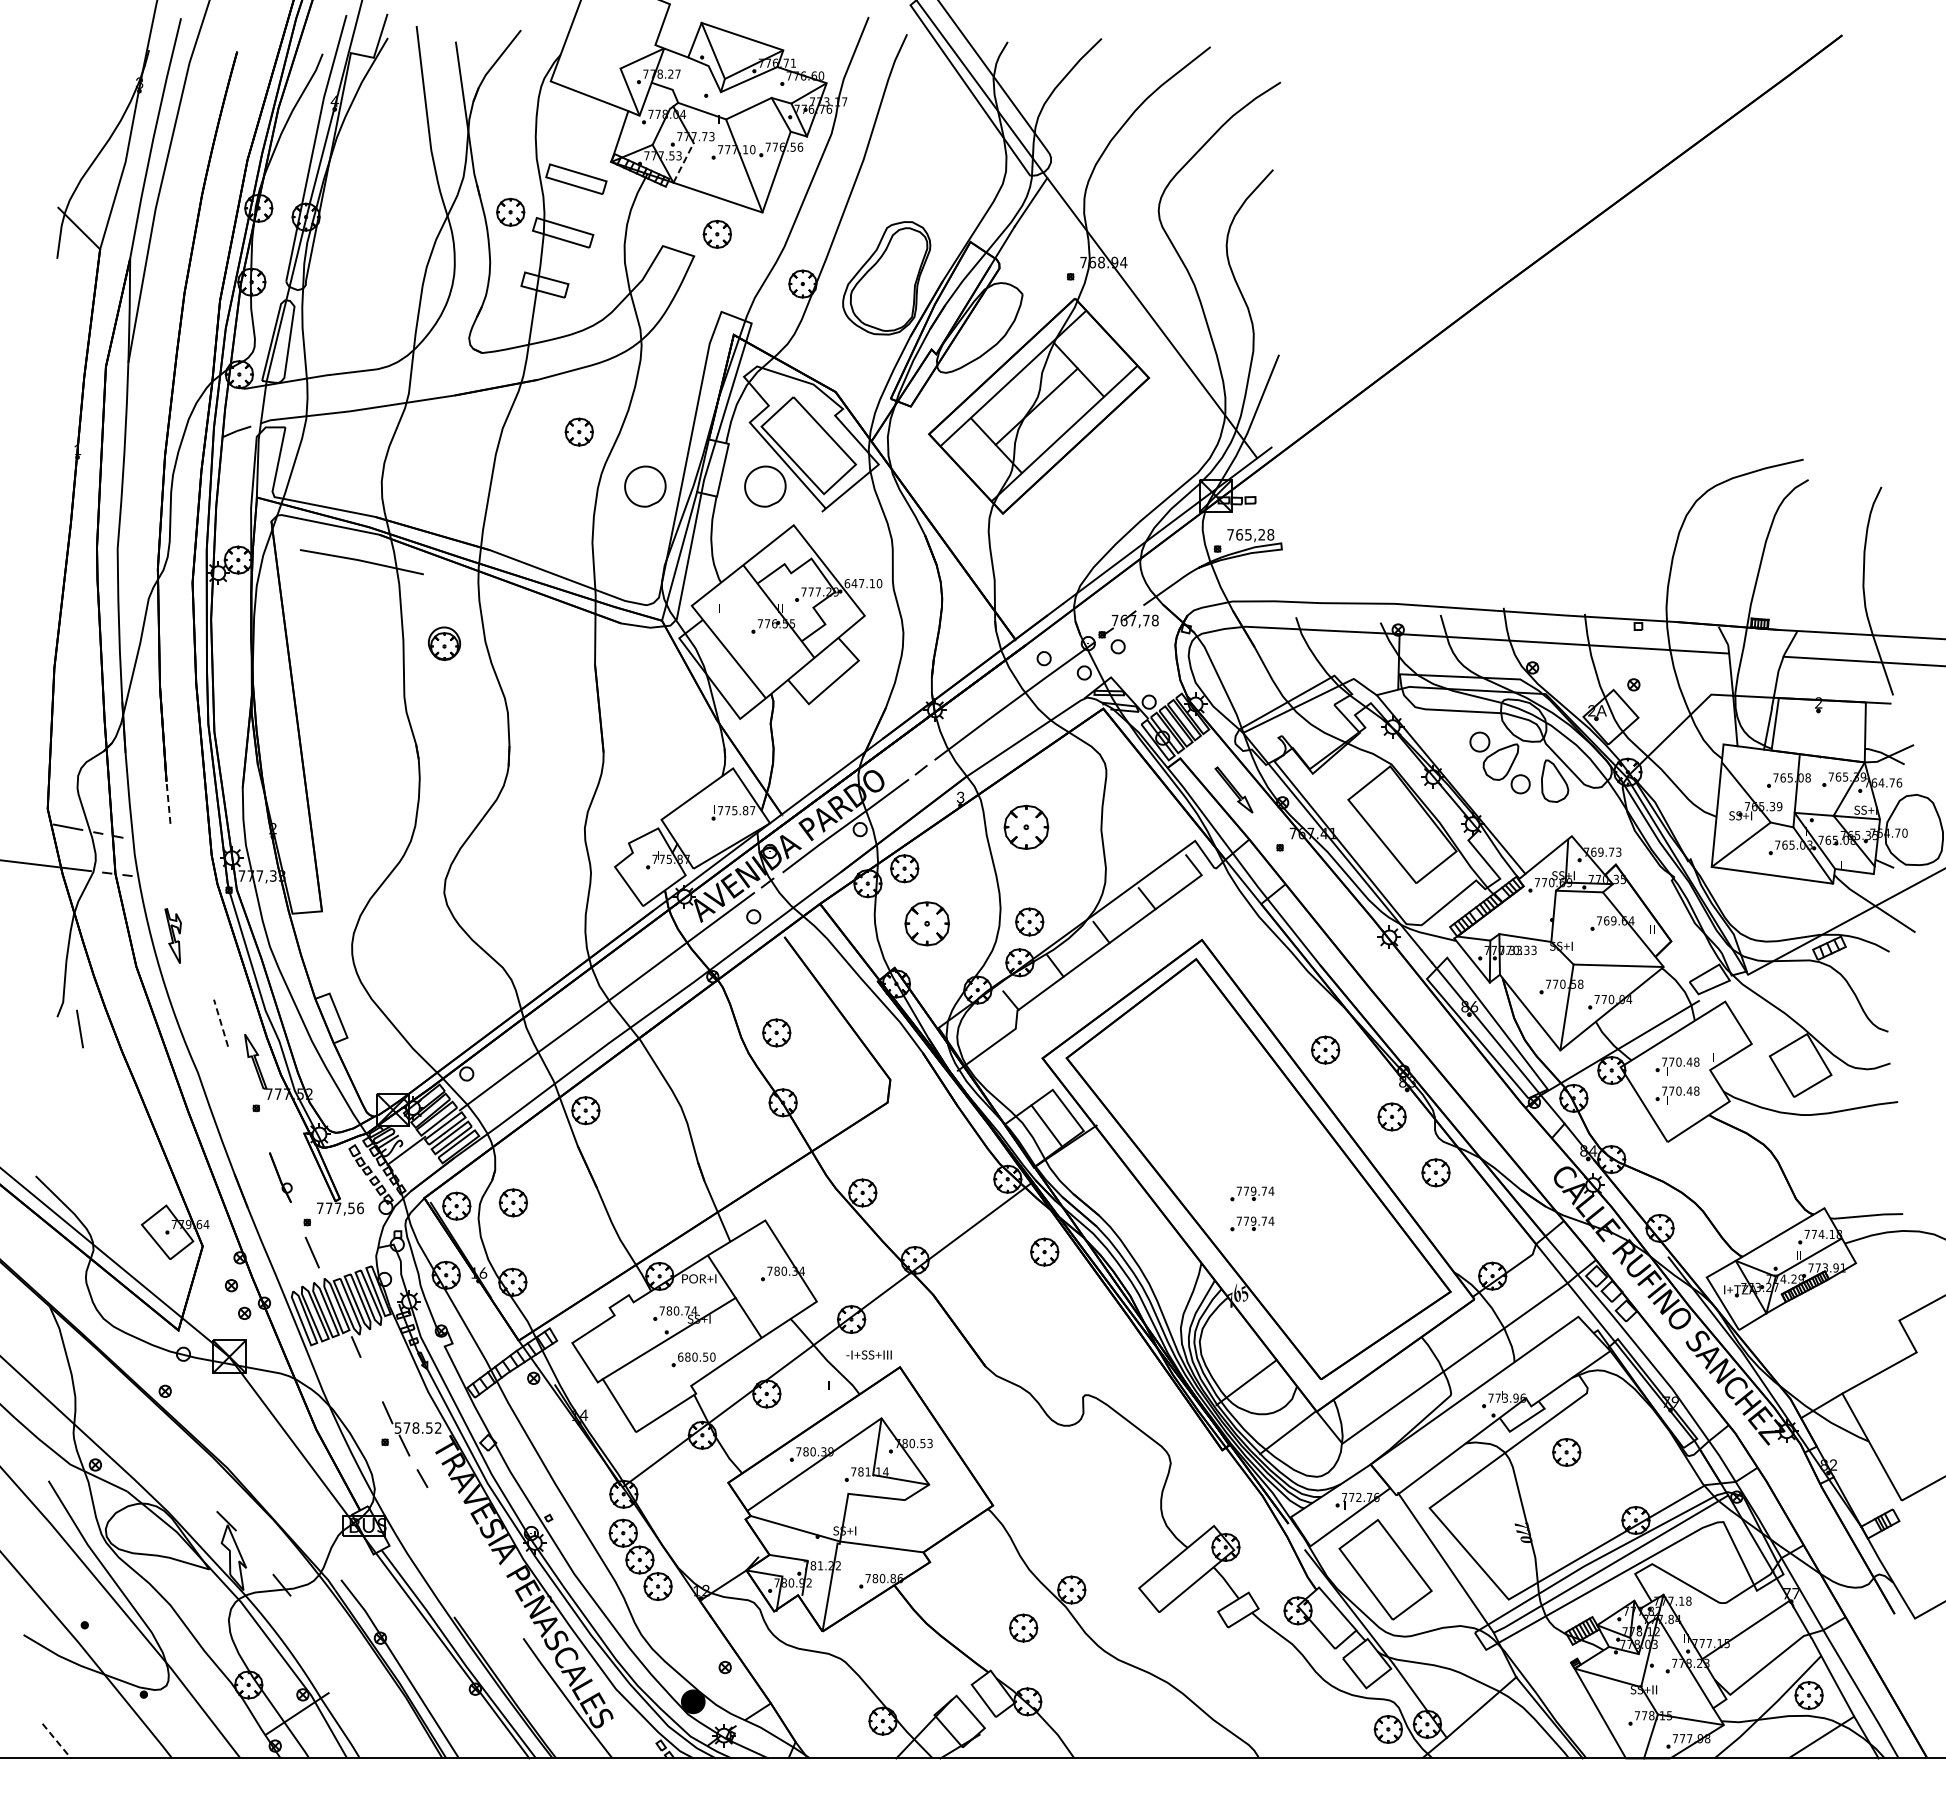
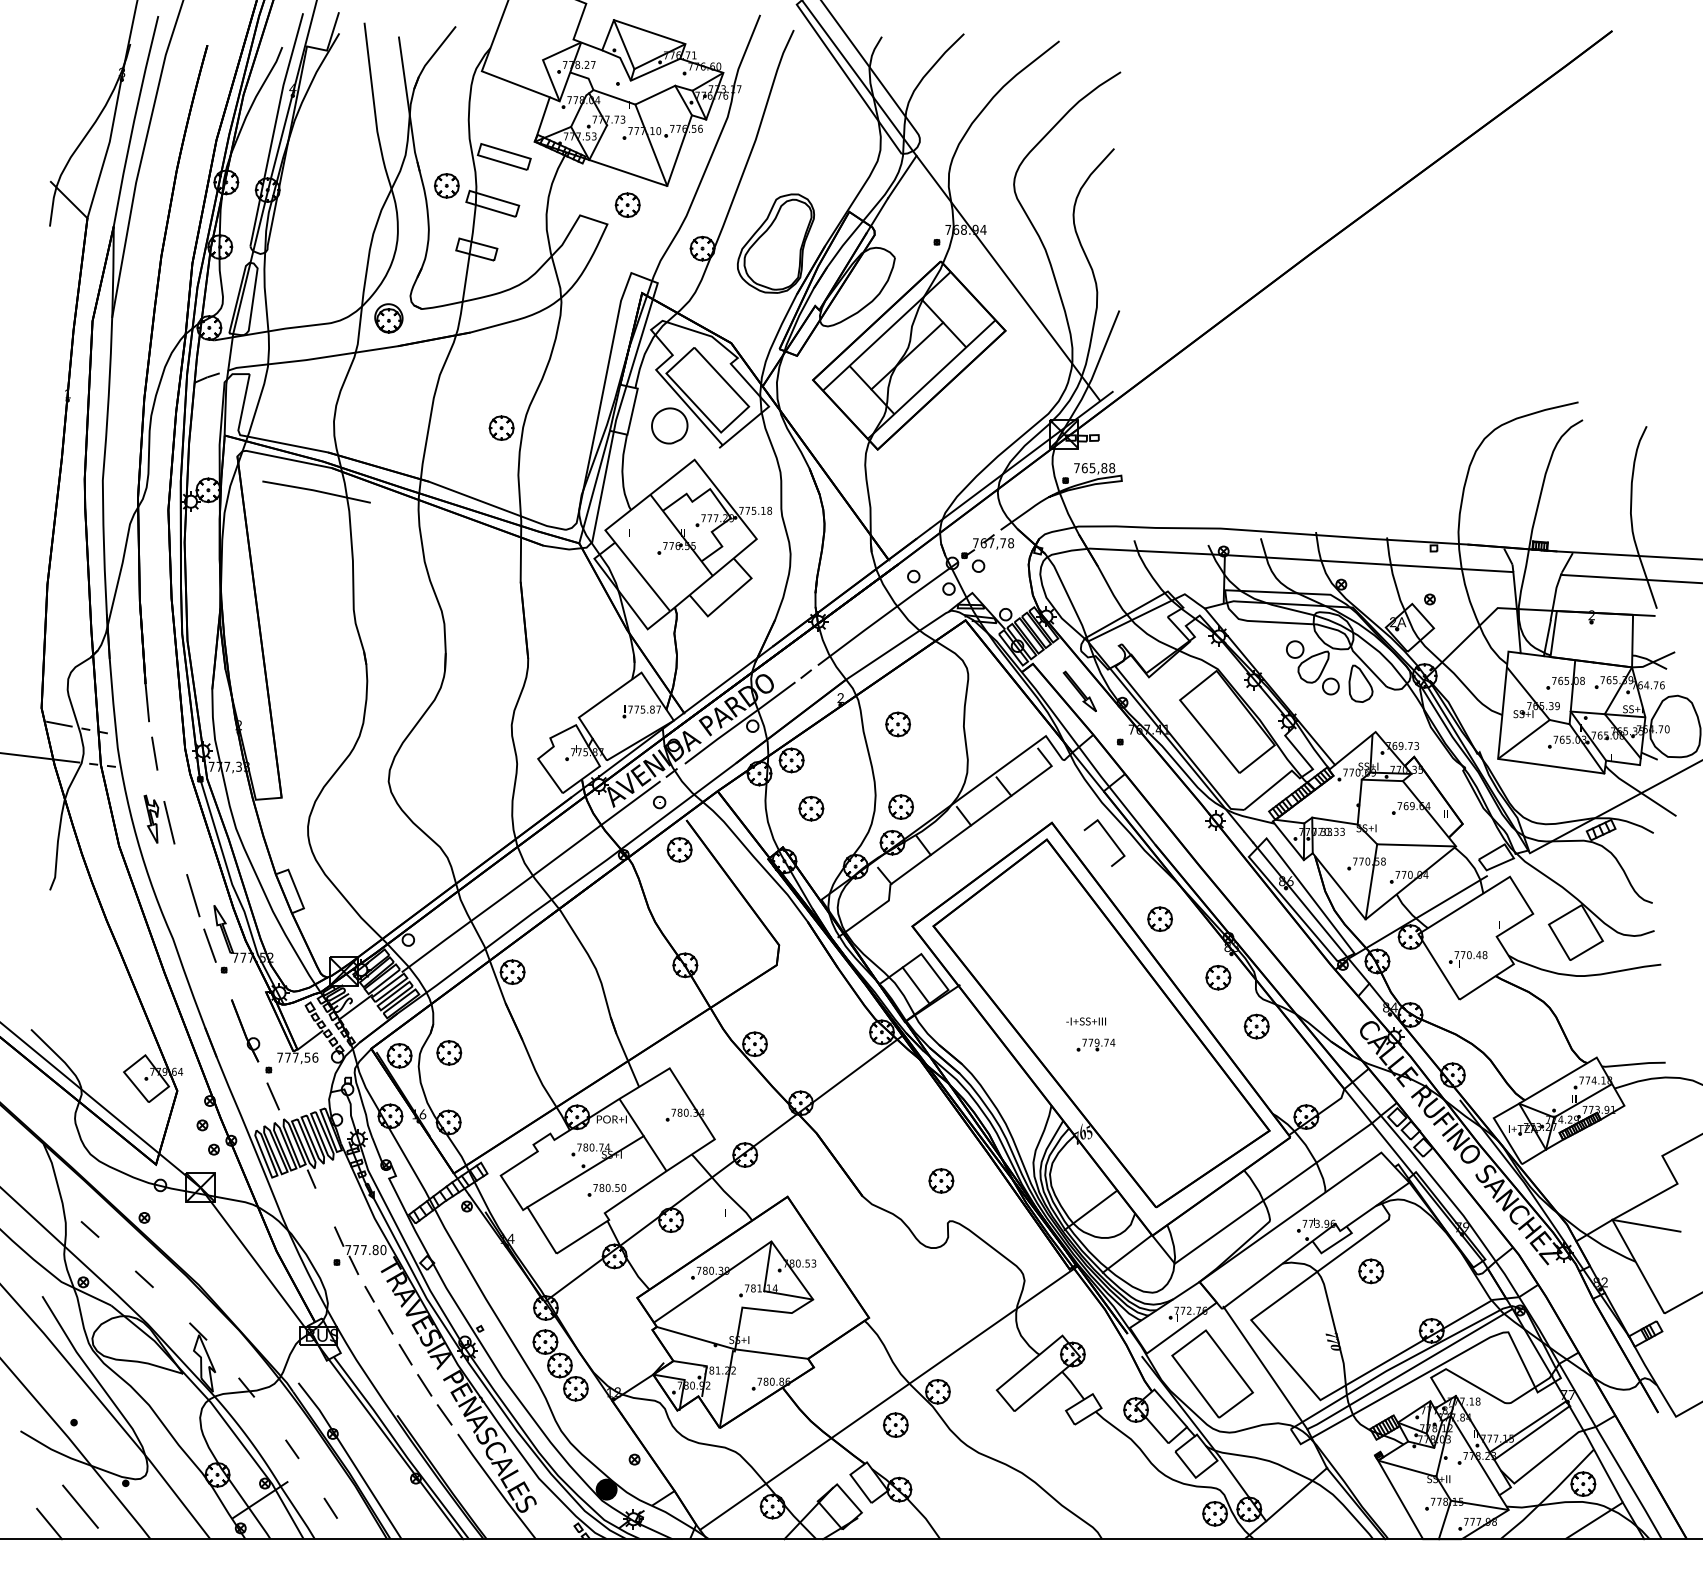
line: (683, 162) -> (598, 142), dashed -> solid
part: (578, 431) -> (500, 427), moved
part: (645, 486) -> (564, 425), removed
text: (1261, 534) -> (1104, 467), 765,28 -> 765,88
text: (863, 583) -> (755, 510), 647.10 -> 775.18
part: (444, 643) -> (388, 318), moved
text: (960, 799) -> (840, 699), 3 -> 2
line: (168, 802) -> (147, 702), dashed -> solid
part: (1025, 827) -> (897, 724), size x0.62
part: (926, 923) -> (810, 808), size x0.62
line: (193, 939) -> (169, 822), added
line: (1269, 959) -> (1111, 839), added
line: (221, 1023) -> (193, 895), dashed -> solid
line: (79, 1028) -> (154, 753), moved
part: (776, 1032) -> (679, 849), moved
part: (1677, 1066) -> (1468, 933), removed
line: (239, 1080) -> (209, 945), added
part: (280, 1177) -> (245, 1030), size x1.43
line: (354, 1187) -> (310, 1039), added
part: (1252, 1223) -> (1096, 1070), removed
part: (1044, 1251) -> (941, 1180), moved
text: (868, 1354) -> (1085, 1021), moved
text: (680, 1356) -> (595, 1187), 680.50 -> 780.50
line: (1881, 1400) -> (1646, 1225), added
line: (102, 1404) -> (89, 1229), added
text: (417, 1427) -> (365, 1249), 578.52 -> 777.80
line: (164, 1461) -> (143, 1279), added
line: (440, 1510) -> (385, 1322), added
line: (463, 1547) -> (405, 1354), added
line: (485, 1582) -> (424, 1385), added
line: (1015, 1596) -> (888, 1397), added
line: (508, 1616) -> (444, 1414), added
line: (1750, 1636) -> (1532, 1432), added
line: (334, 1655) -> (292, 1449), added
line: (92, 1721) -> (80, 1506), added
line: (378, 1723) -> (331, 1508), added
line: (57, 1741) -> (50, 1524), dashed -> solid

